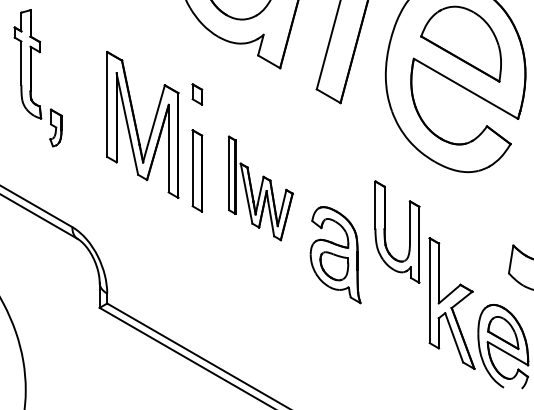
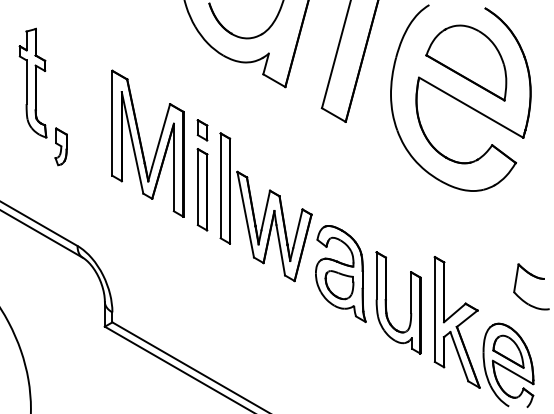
part: (197, 94) -> (202, 130), moved
part: (260, 188) -> (265, 207), size x1.43
part: (385, 231) -> (386, 302), moved

